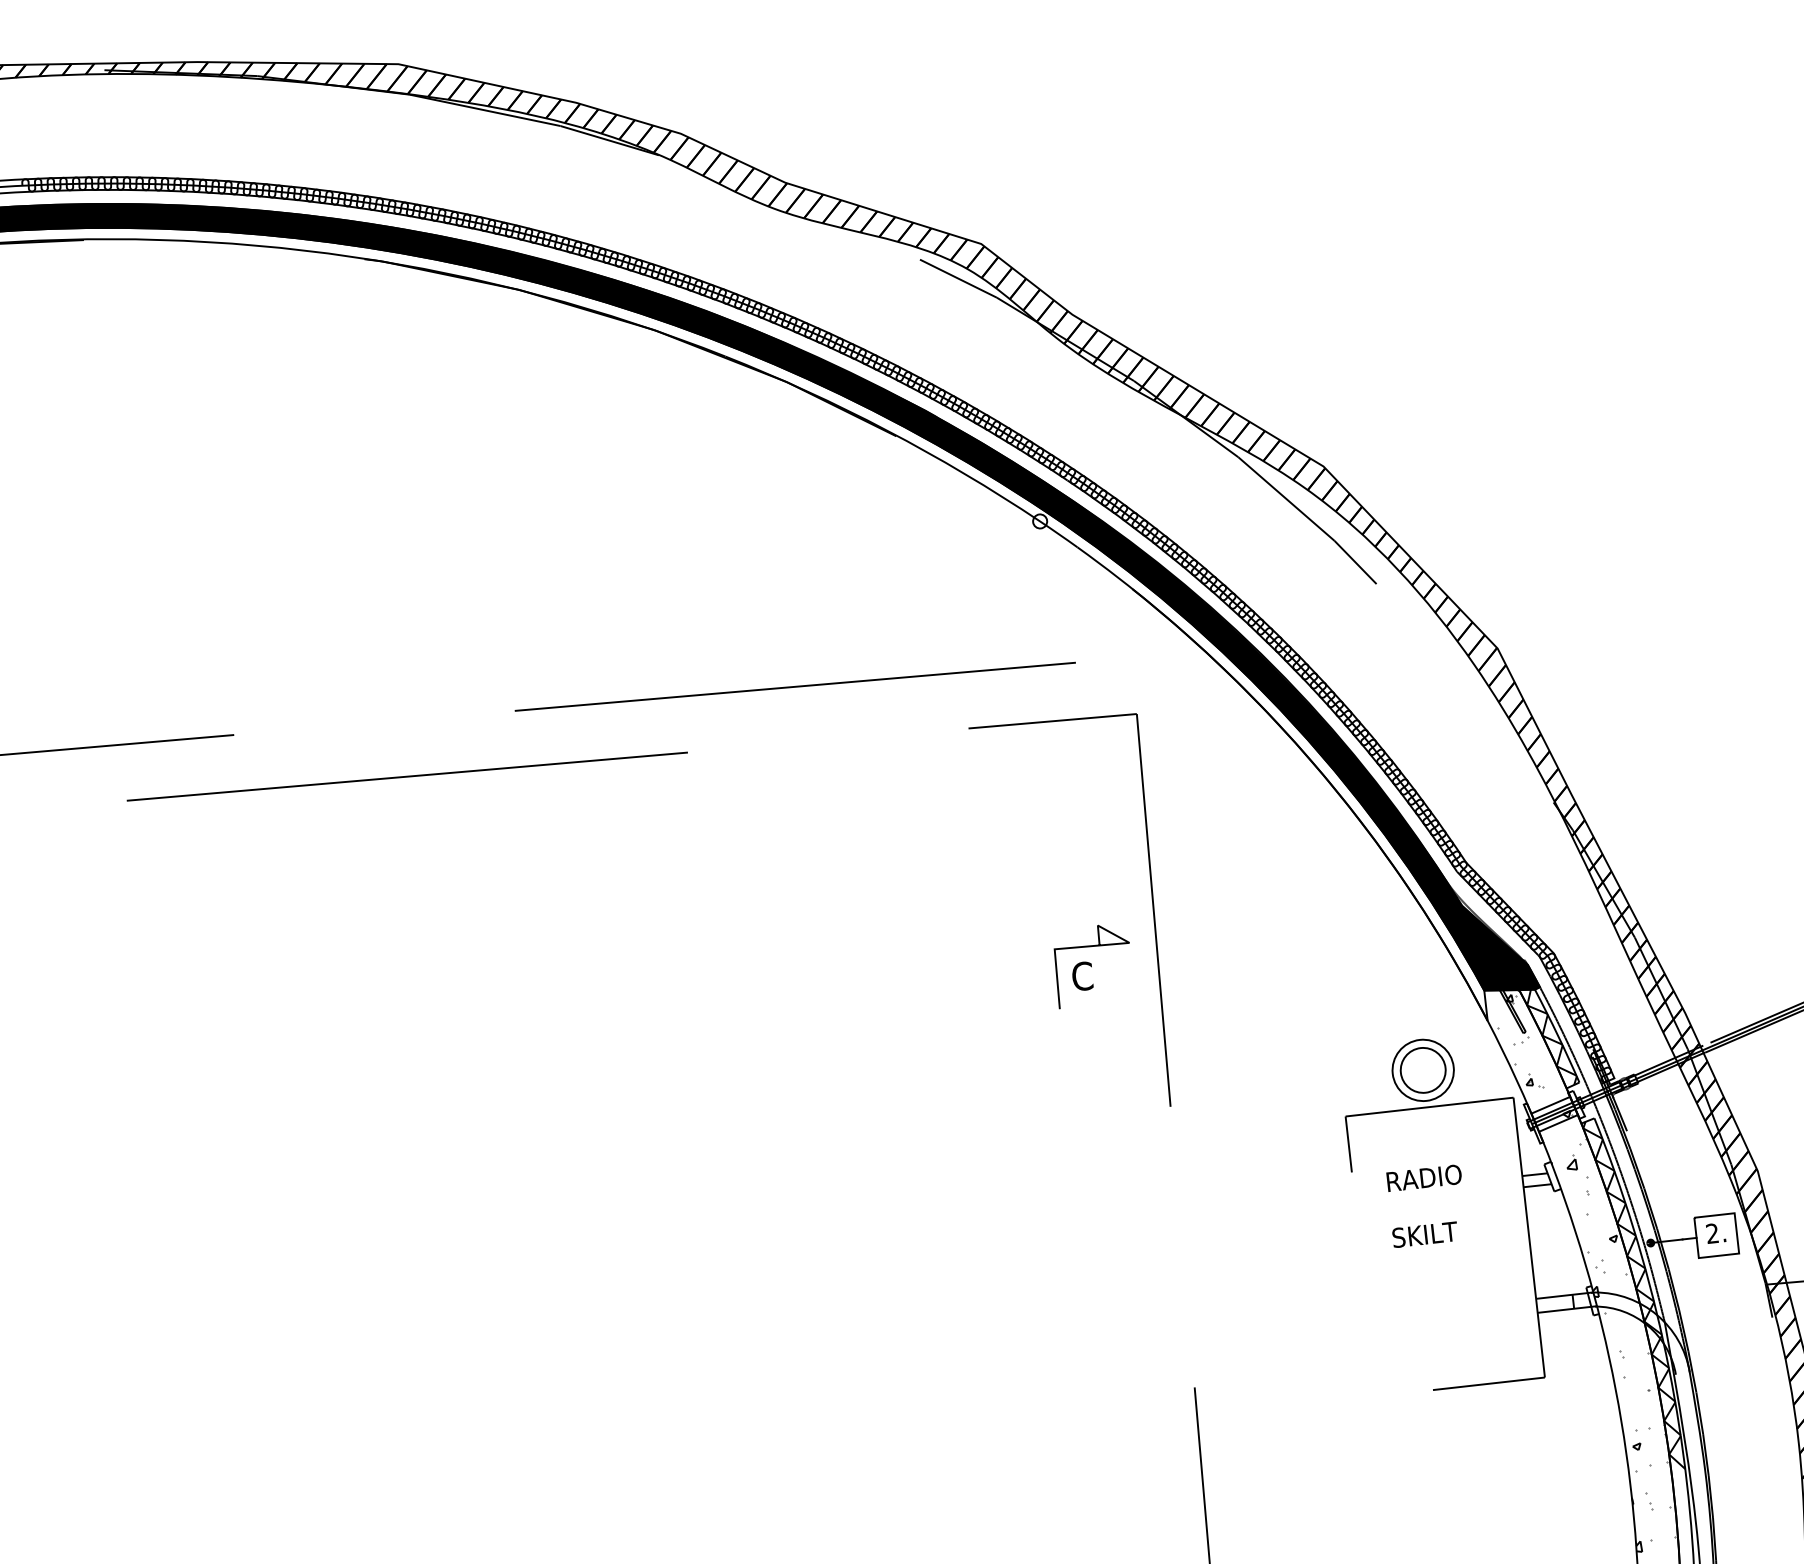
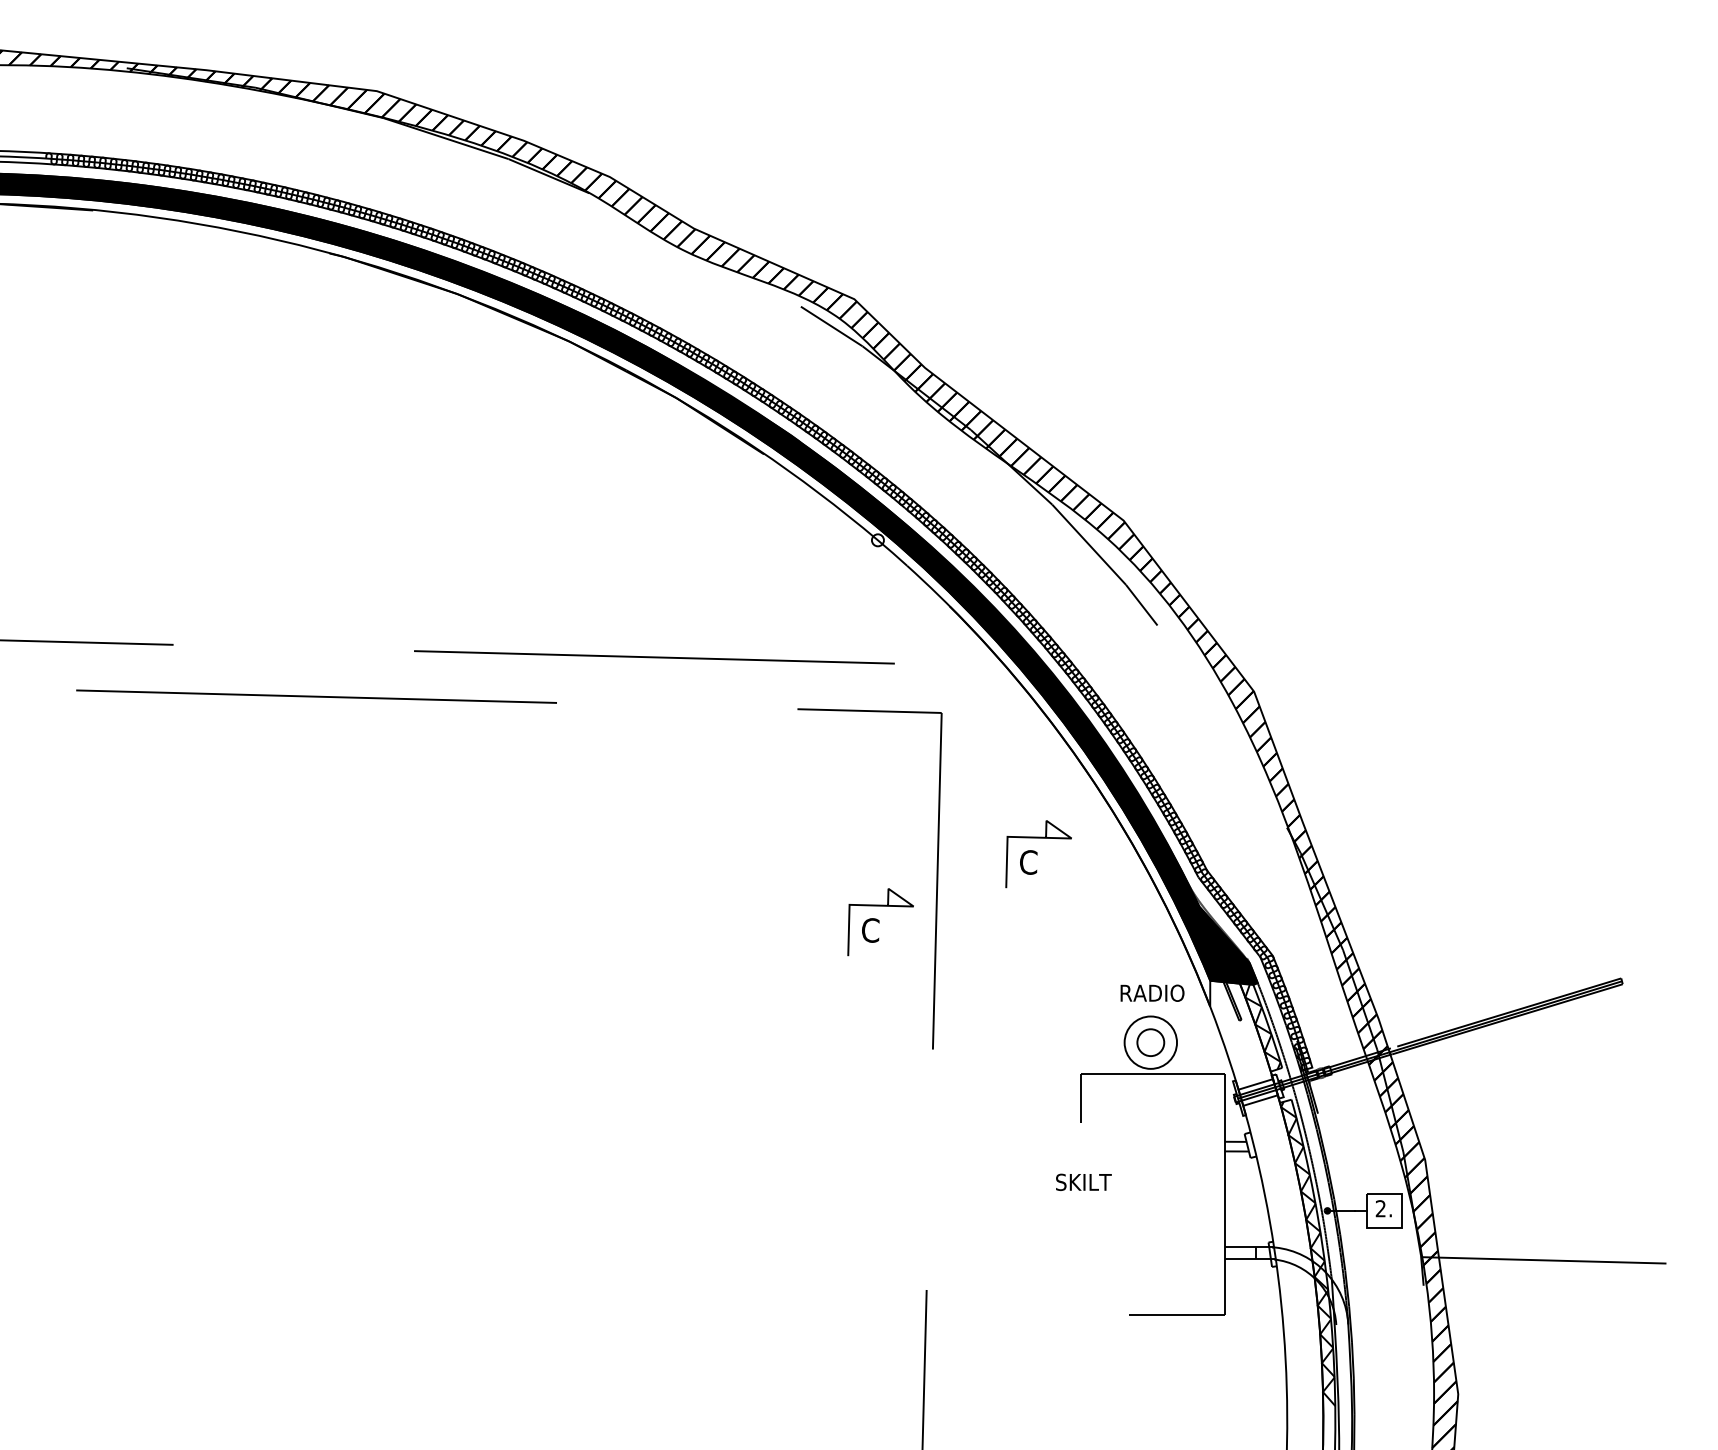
part: (1265, 847) -> (1038, 838), added
circle: (1422, 1070) -> (1150, 1042), size x0.7
text: (1424, 1177) -> (1152, 992), moved
text: (1424, 1233) -> (1083, 1181), moved
hatch: (1583, 1249) -> (1269, 1209), removed

